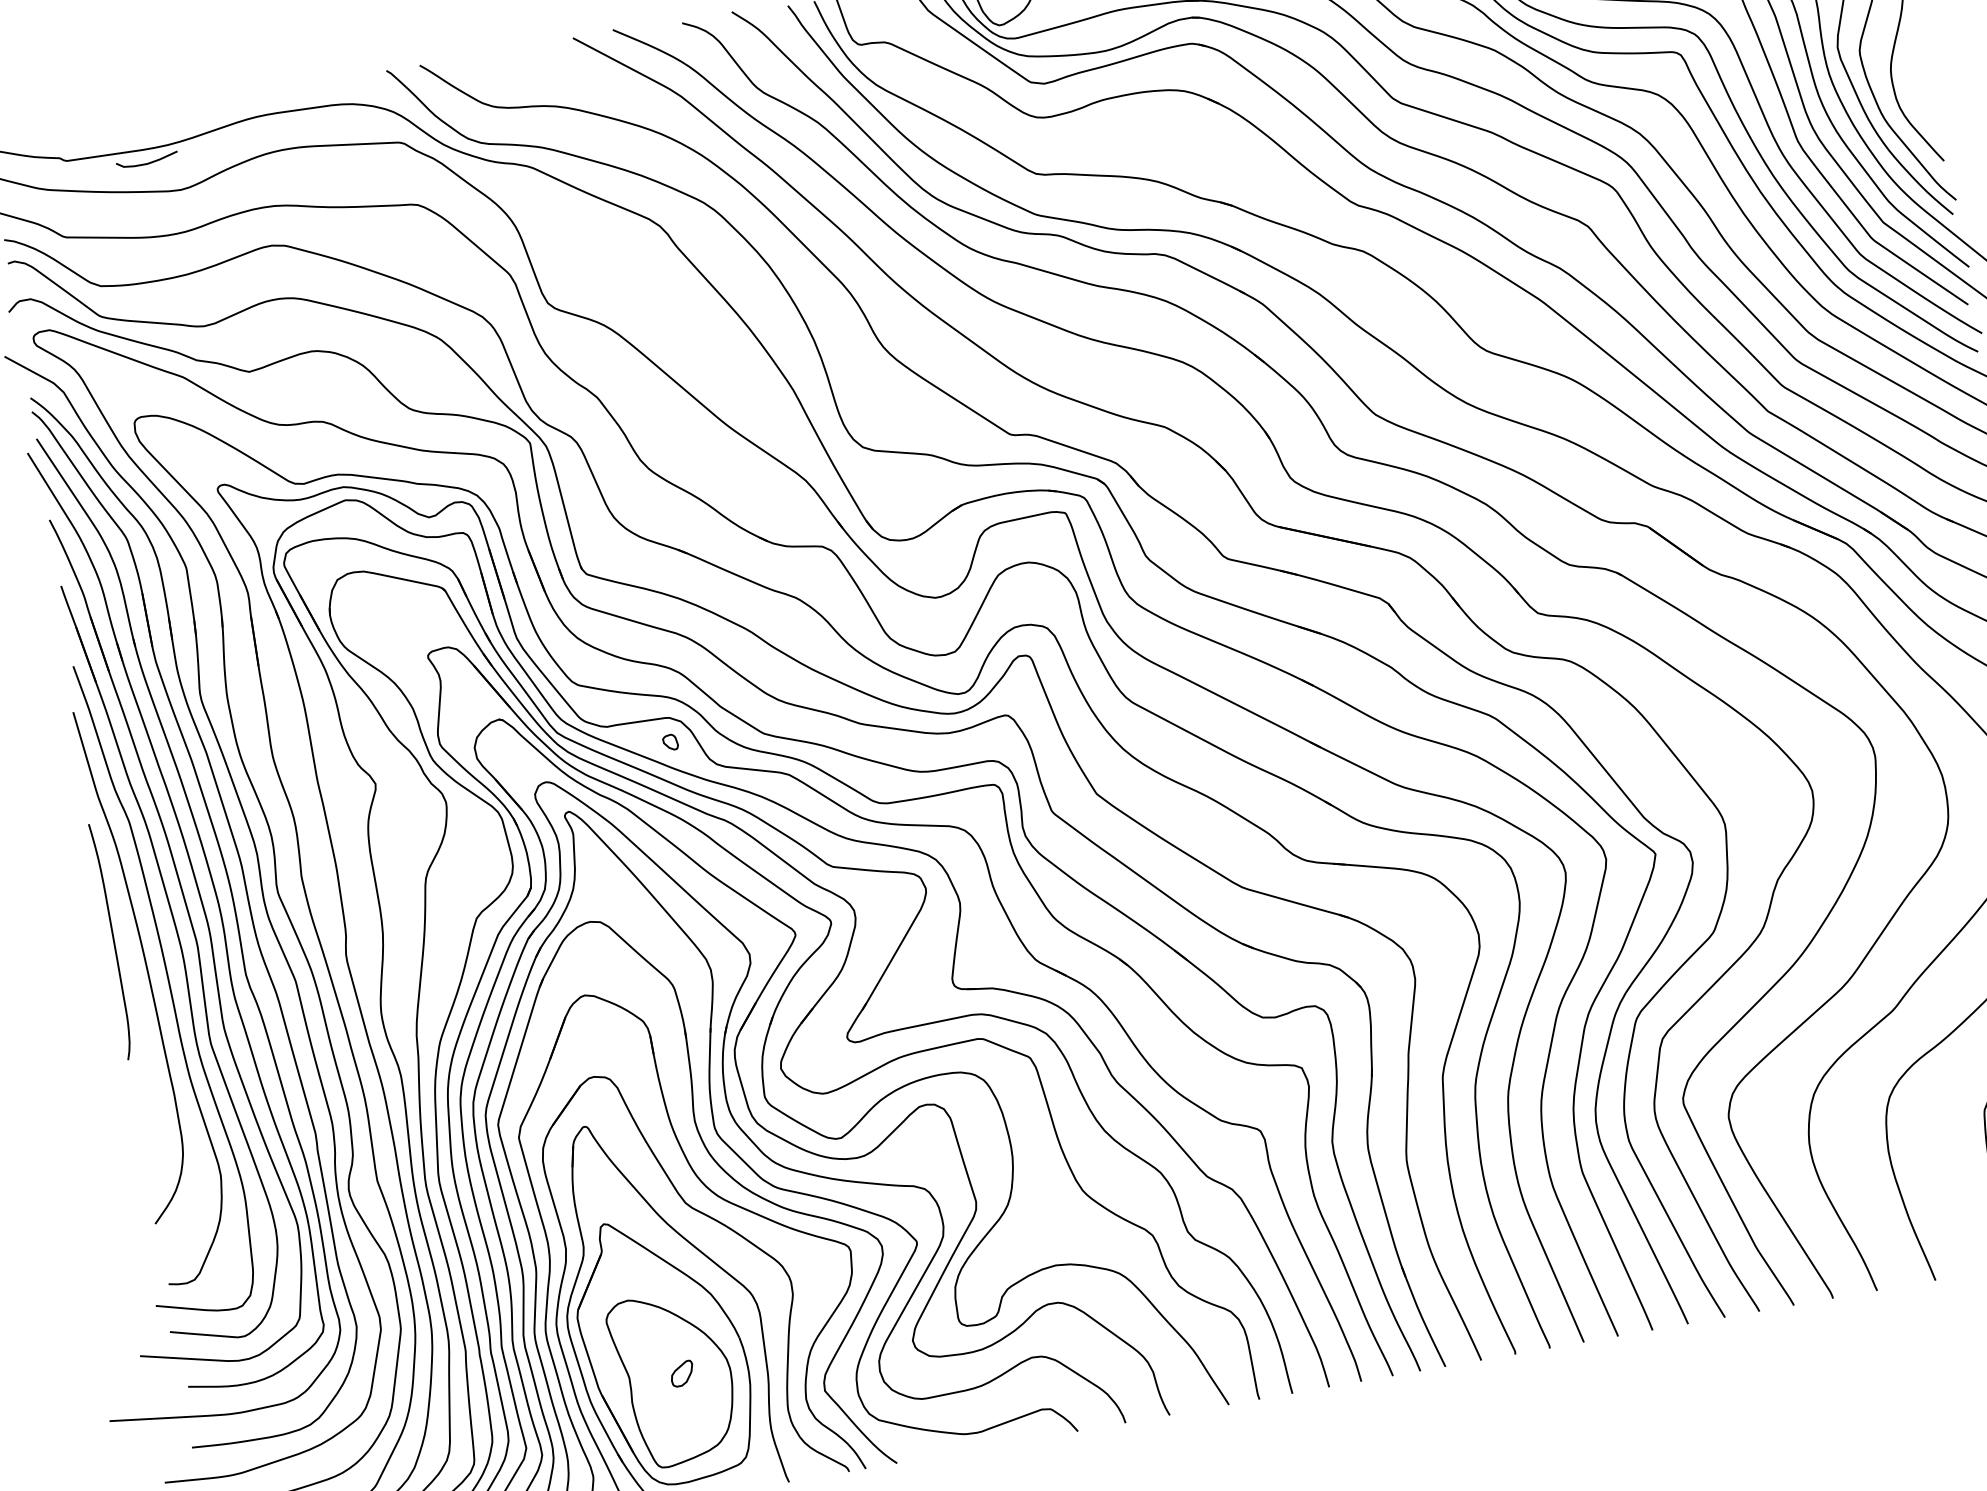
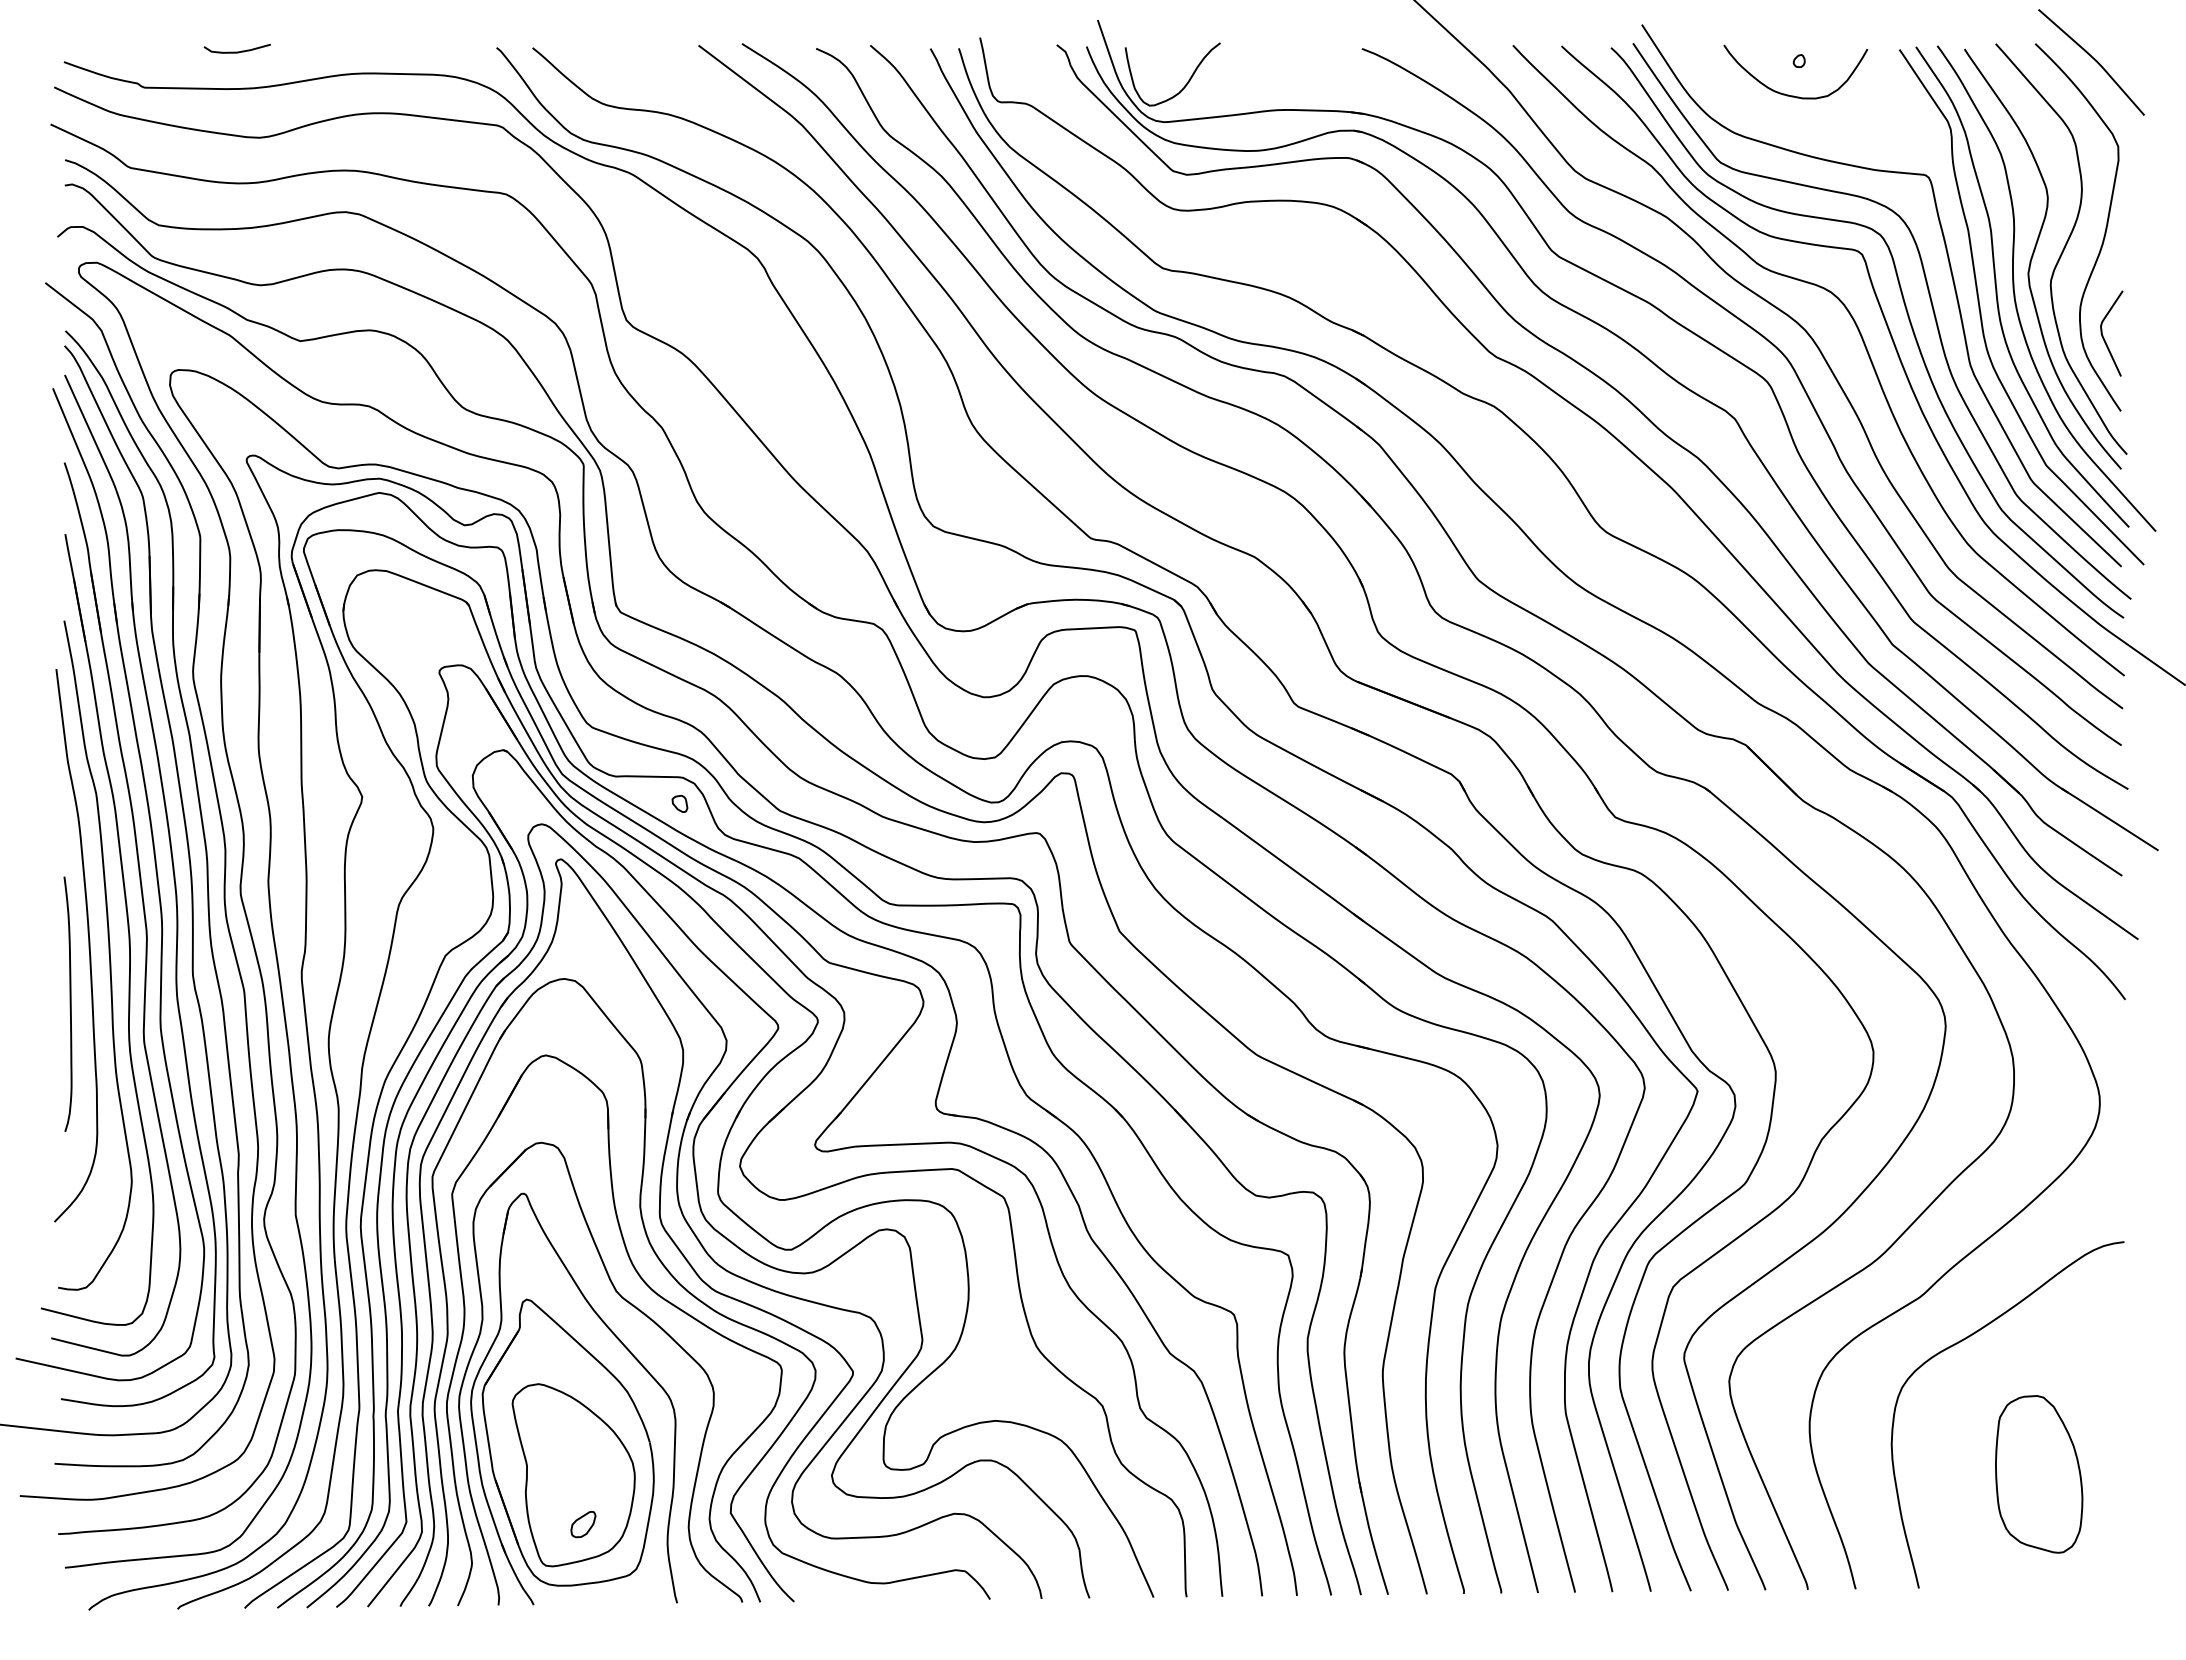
curve: (1917, 95) -> (2104, 337), added
curve: (146, 162) -> (236, 51), moved
curve: (112, 940) -> (69, 1003), moved
part: (682, 1373) -> (583, 1524), moved

